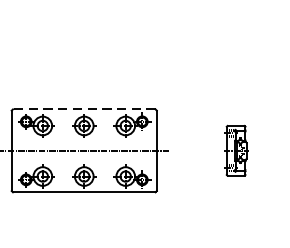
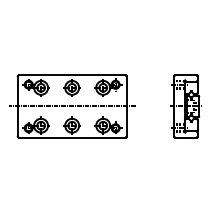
line: (83, 109) -> (71, 75), dashed -> solid
part: (235, 150) -> (185, 106), size x1.67

